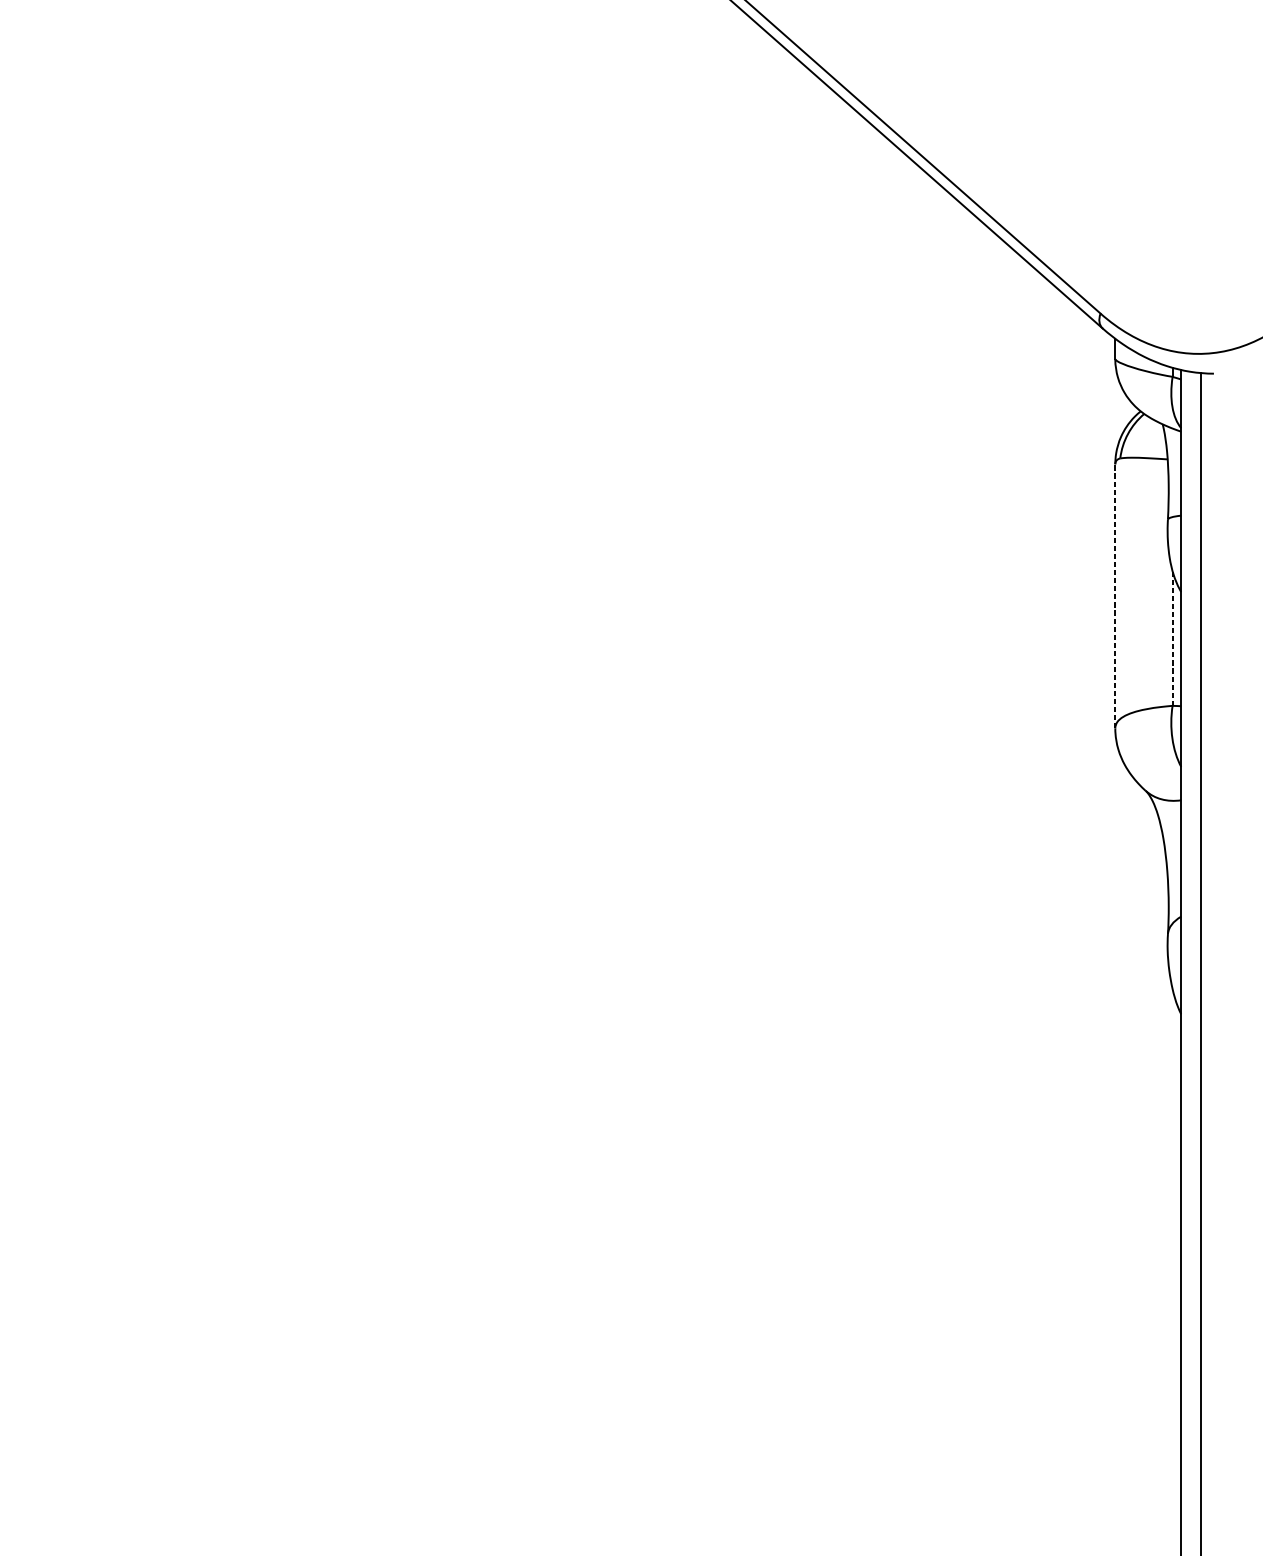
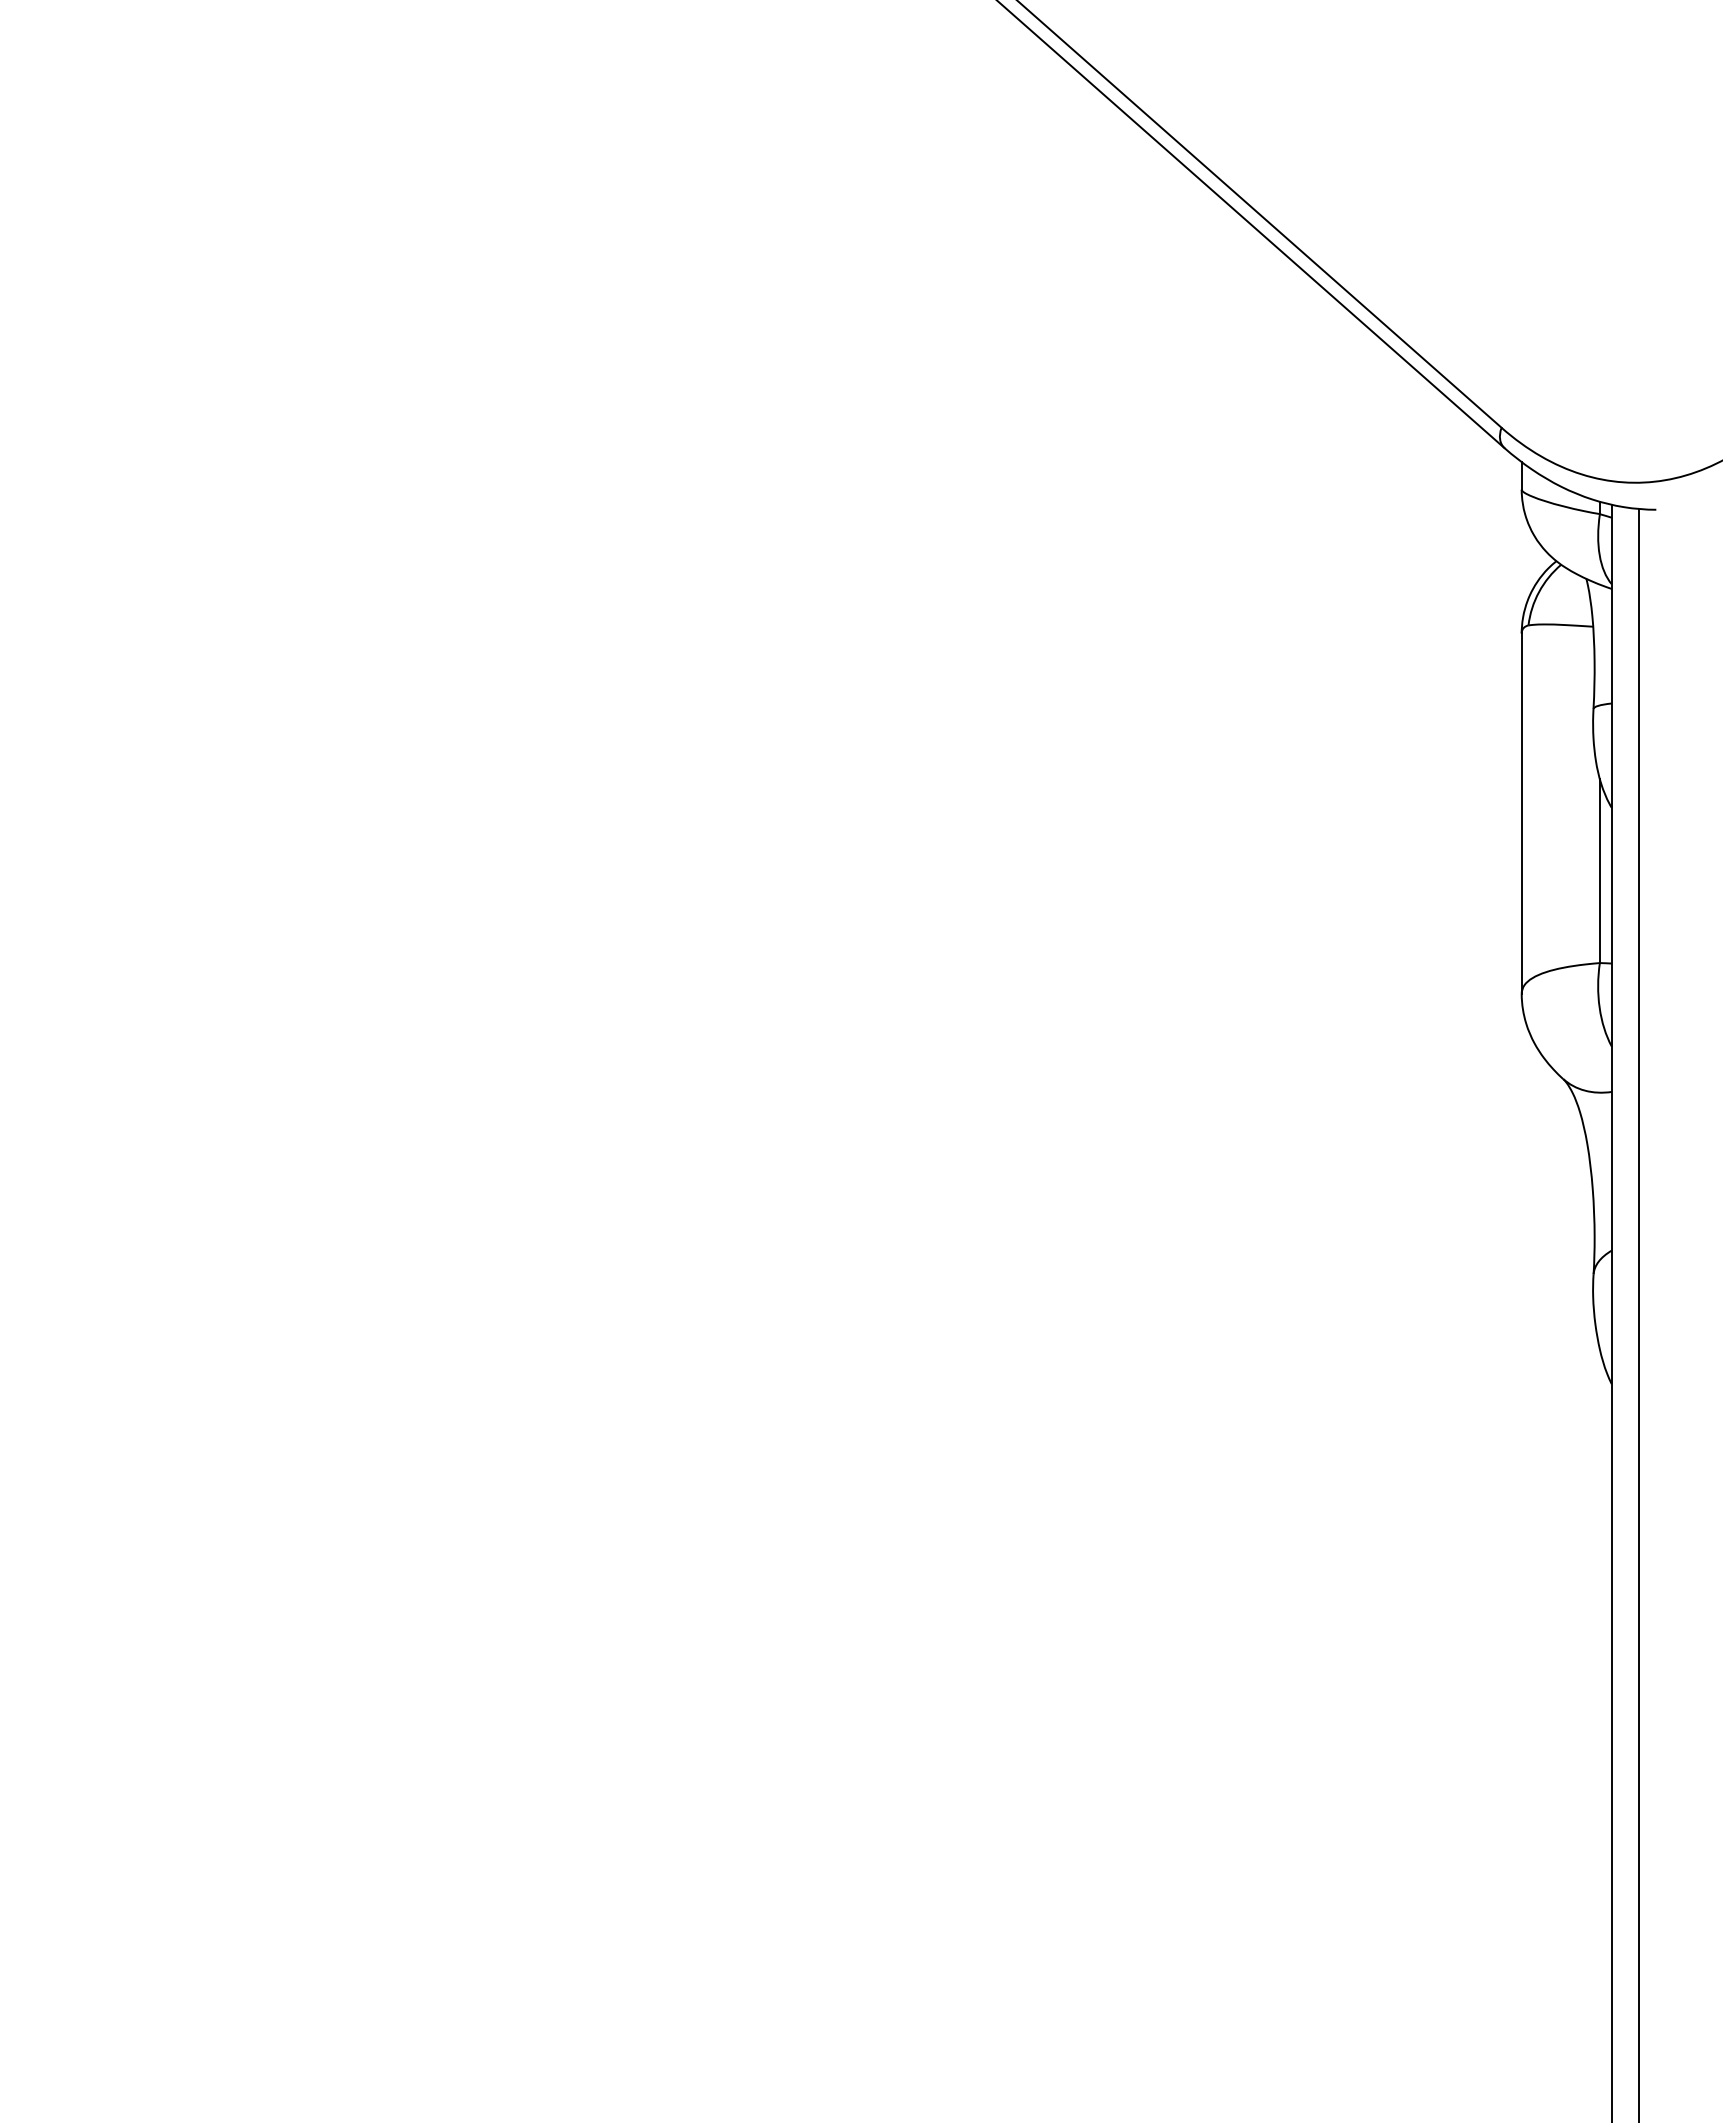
line: (1115, 596) -> (1521, 813), dashed -> solid
line: (1172, 638) -> (1599, 871), dashed -> solid

